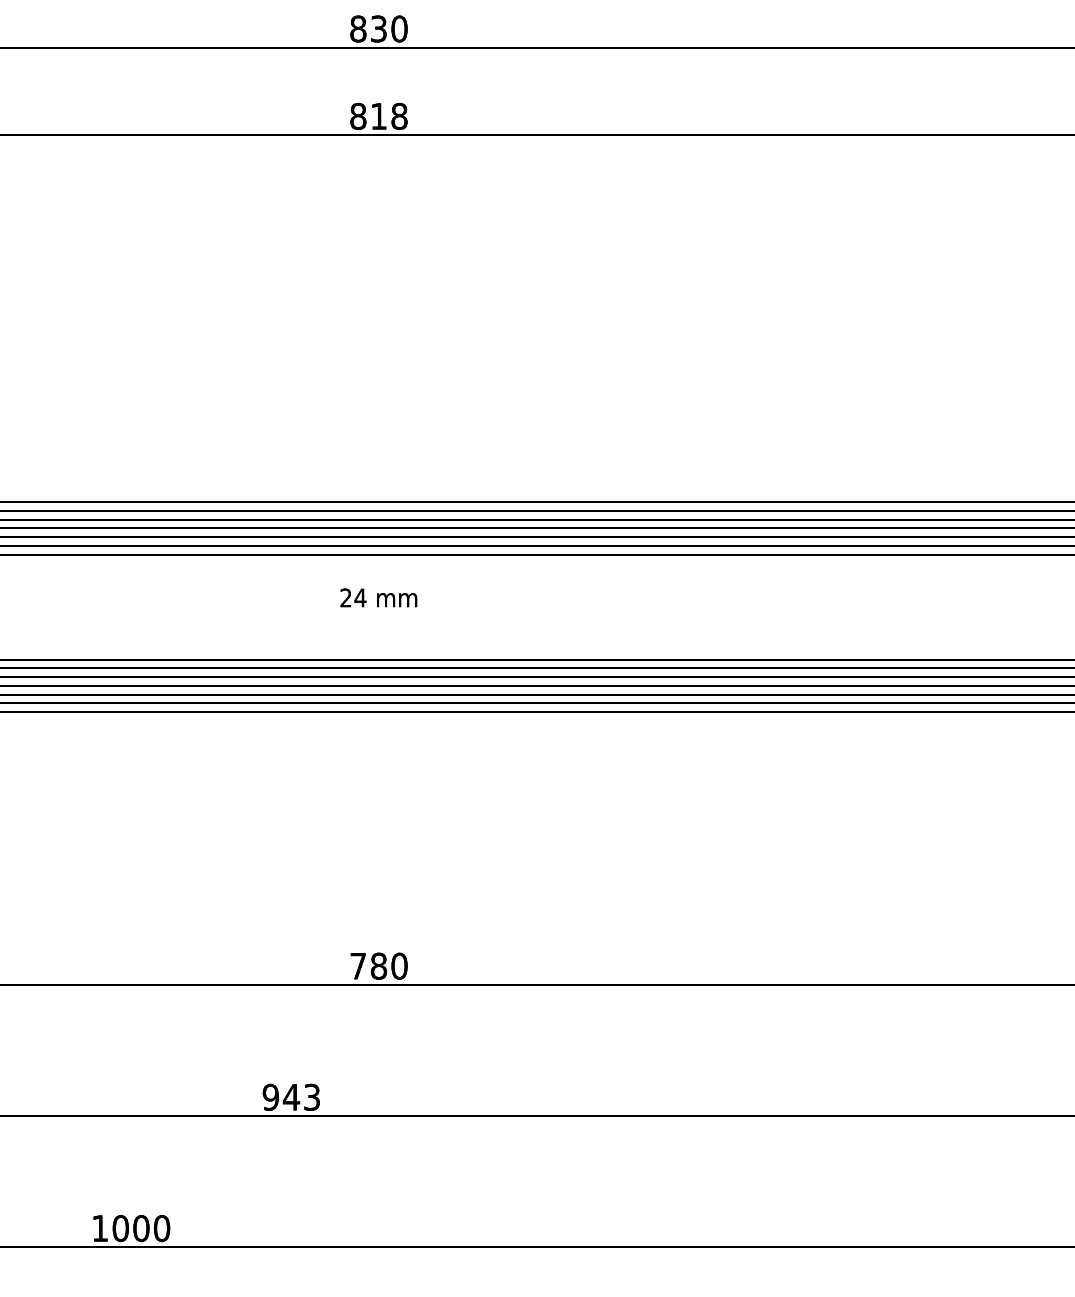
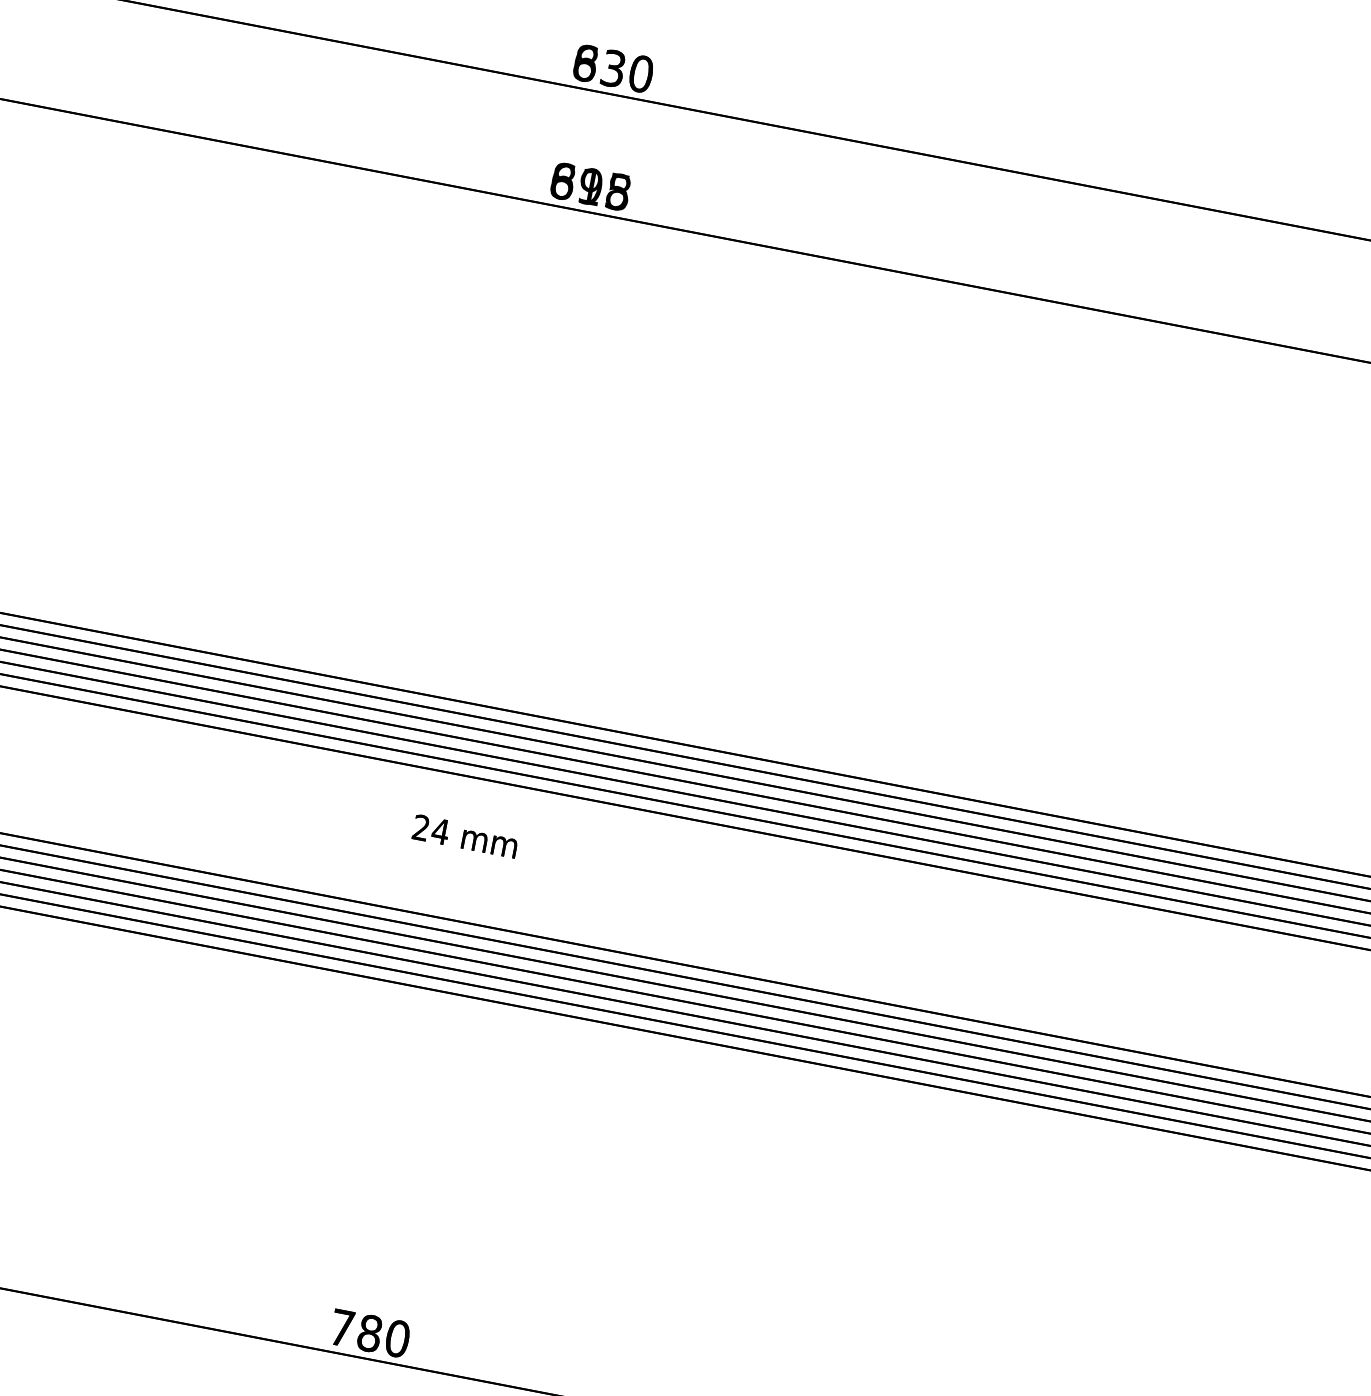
text: (358, 28) -> (586, 62), 830 -> 630
text: (378, 115) -> (590, 185), 818 -> 695

